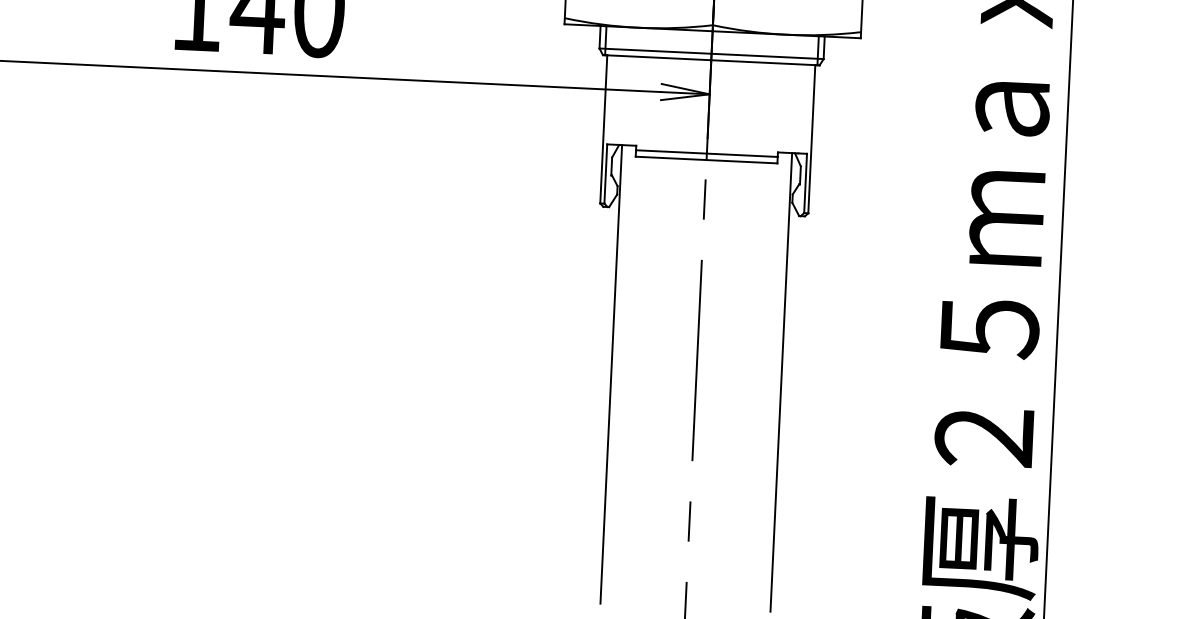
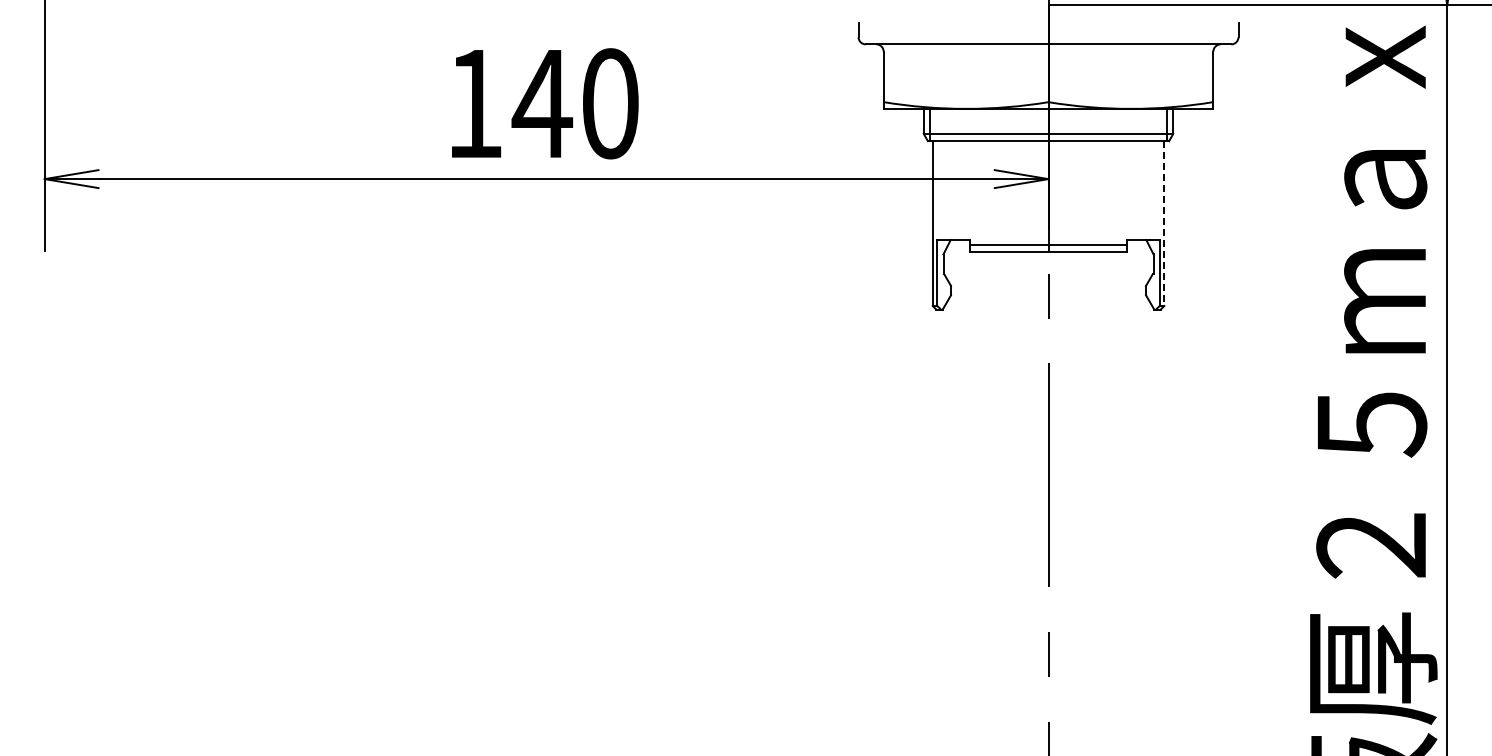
line: (811, 140) -> (1164, 224), solid -> dashed
line: (610, 374) -> (953, 495), removed
line: (781, 382) -> (1143, 495), removed

